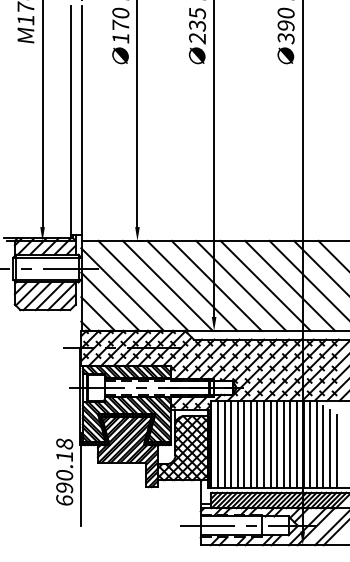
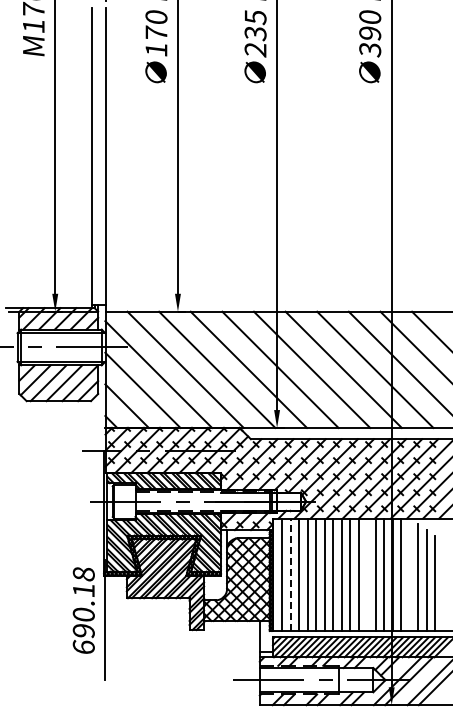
line: (224, 444) -> (290, 574), solid -> dashed
line: (284, 444) -> (367, 574), removed
line: (316, 444) -> (409, 574), removed

